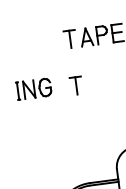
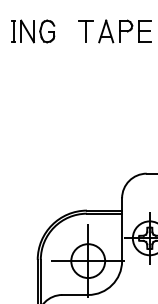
part: (76, 85) -> (85, 89), removed
part: (34, 89) -> (33, 31), moved

